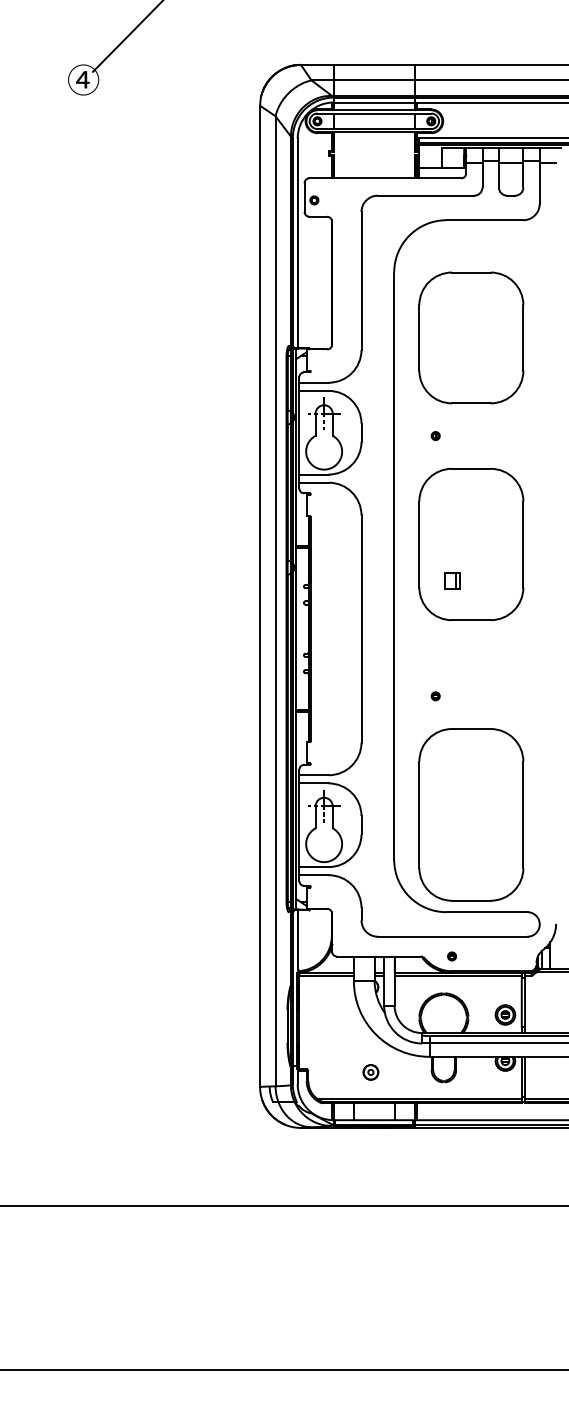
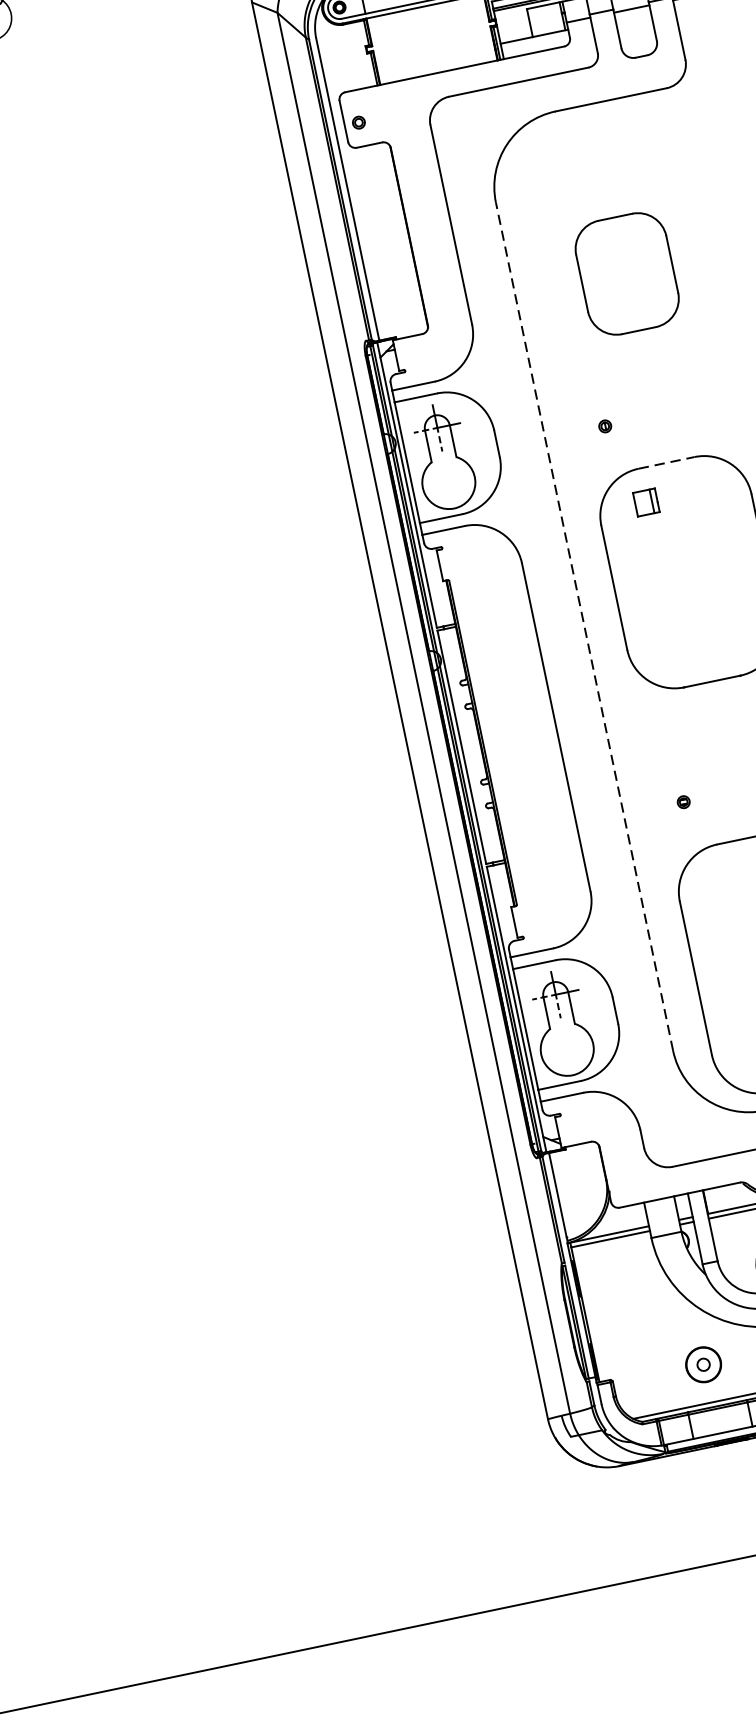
part: (471, 337) -> (627, 273), size x0.6
line: (471, 468) -> (666, 462), solid -> dashed
line: (394, 566) -> (585, 627), solid -> dashed
part: (452, 580) -> (646, 501), moved
part: (370, 1072) -> (703, 1365), size x1.6

